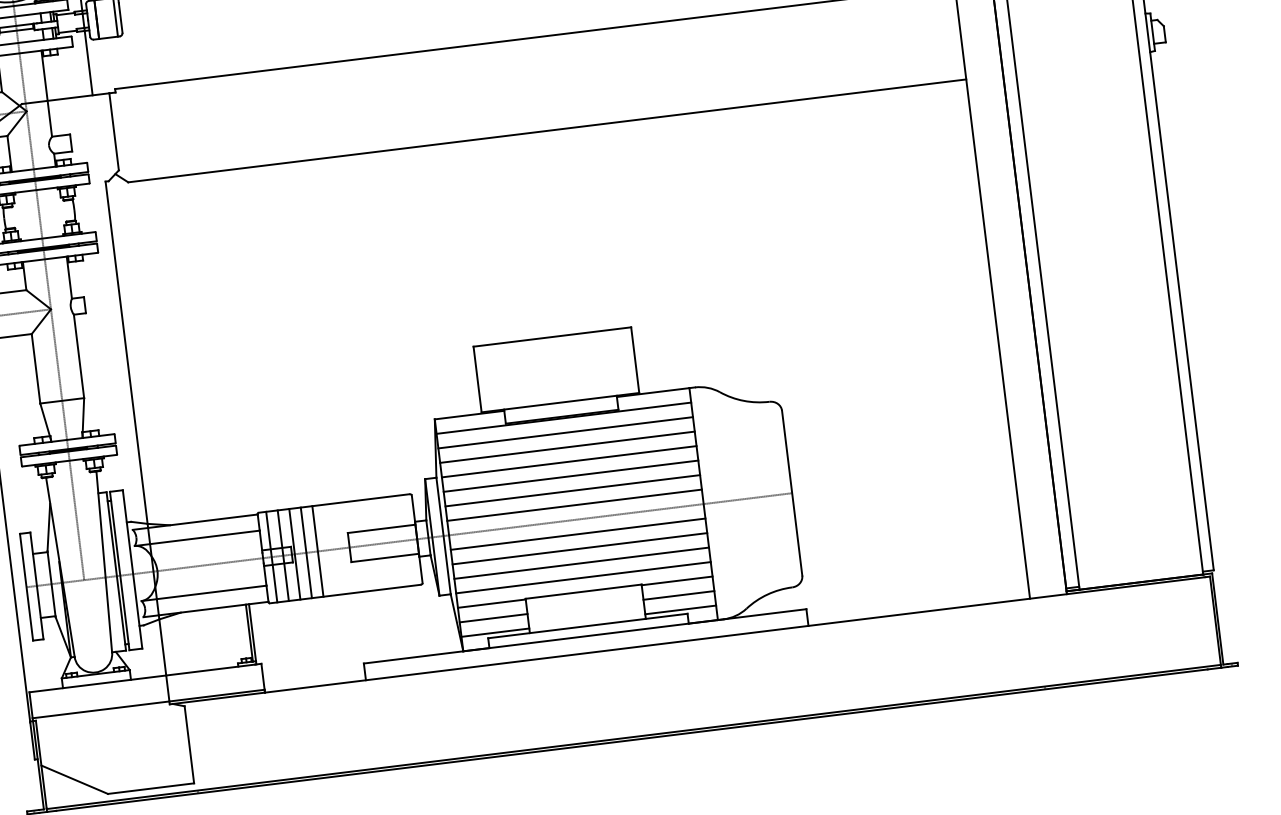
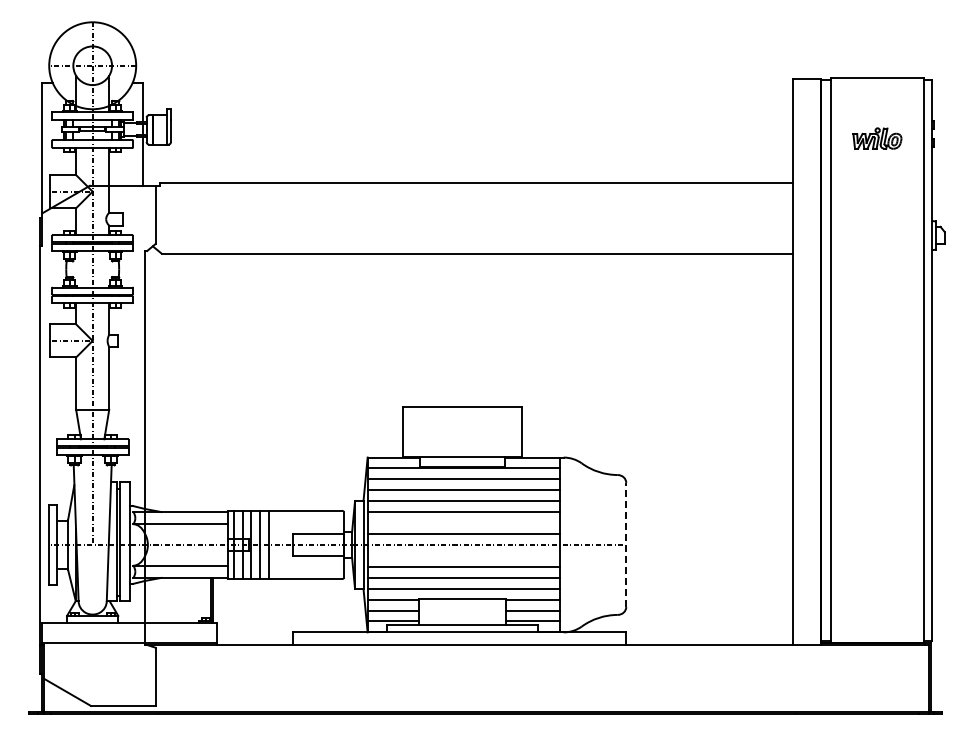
line: (572, 491) -> (463, 523), removed
line: (792, 492) -> (626, 544), solid -> dashed
line: (577, 533) -> (463, 555), removed

